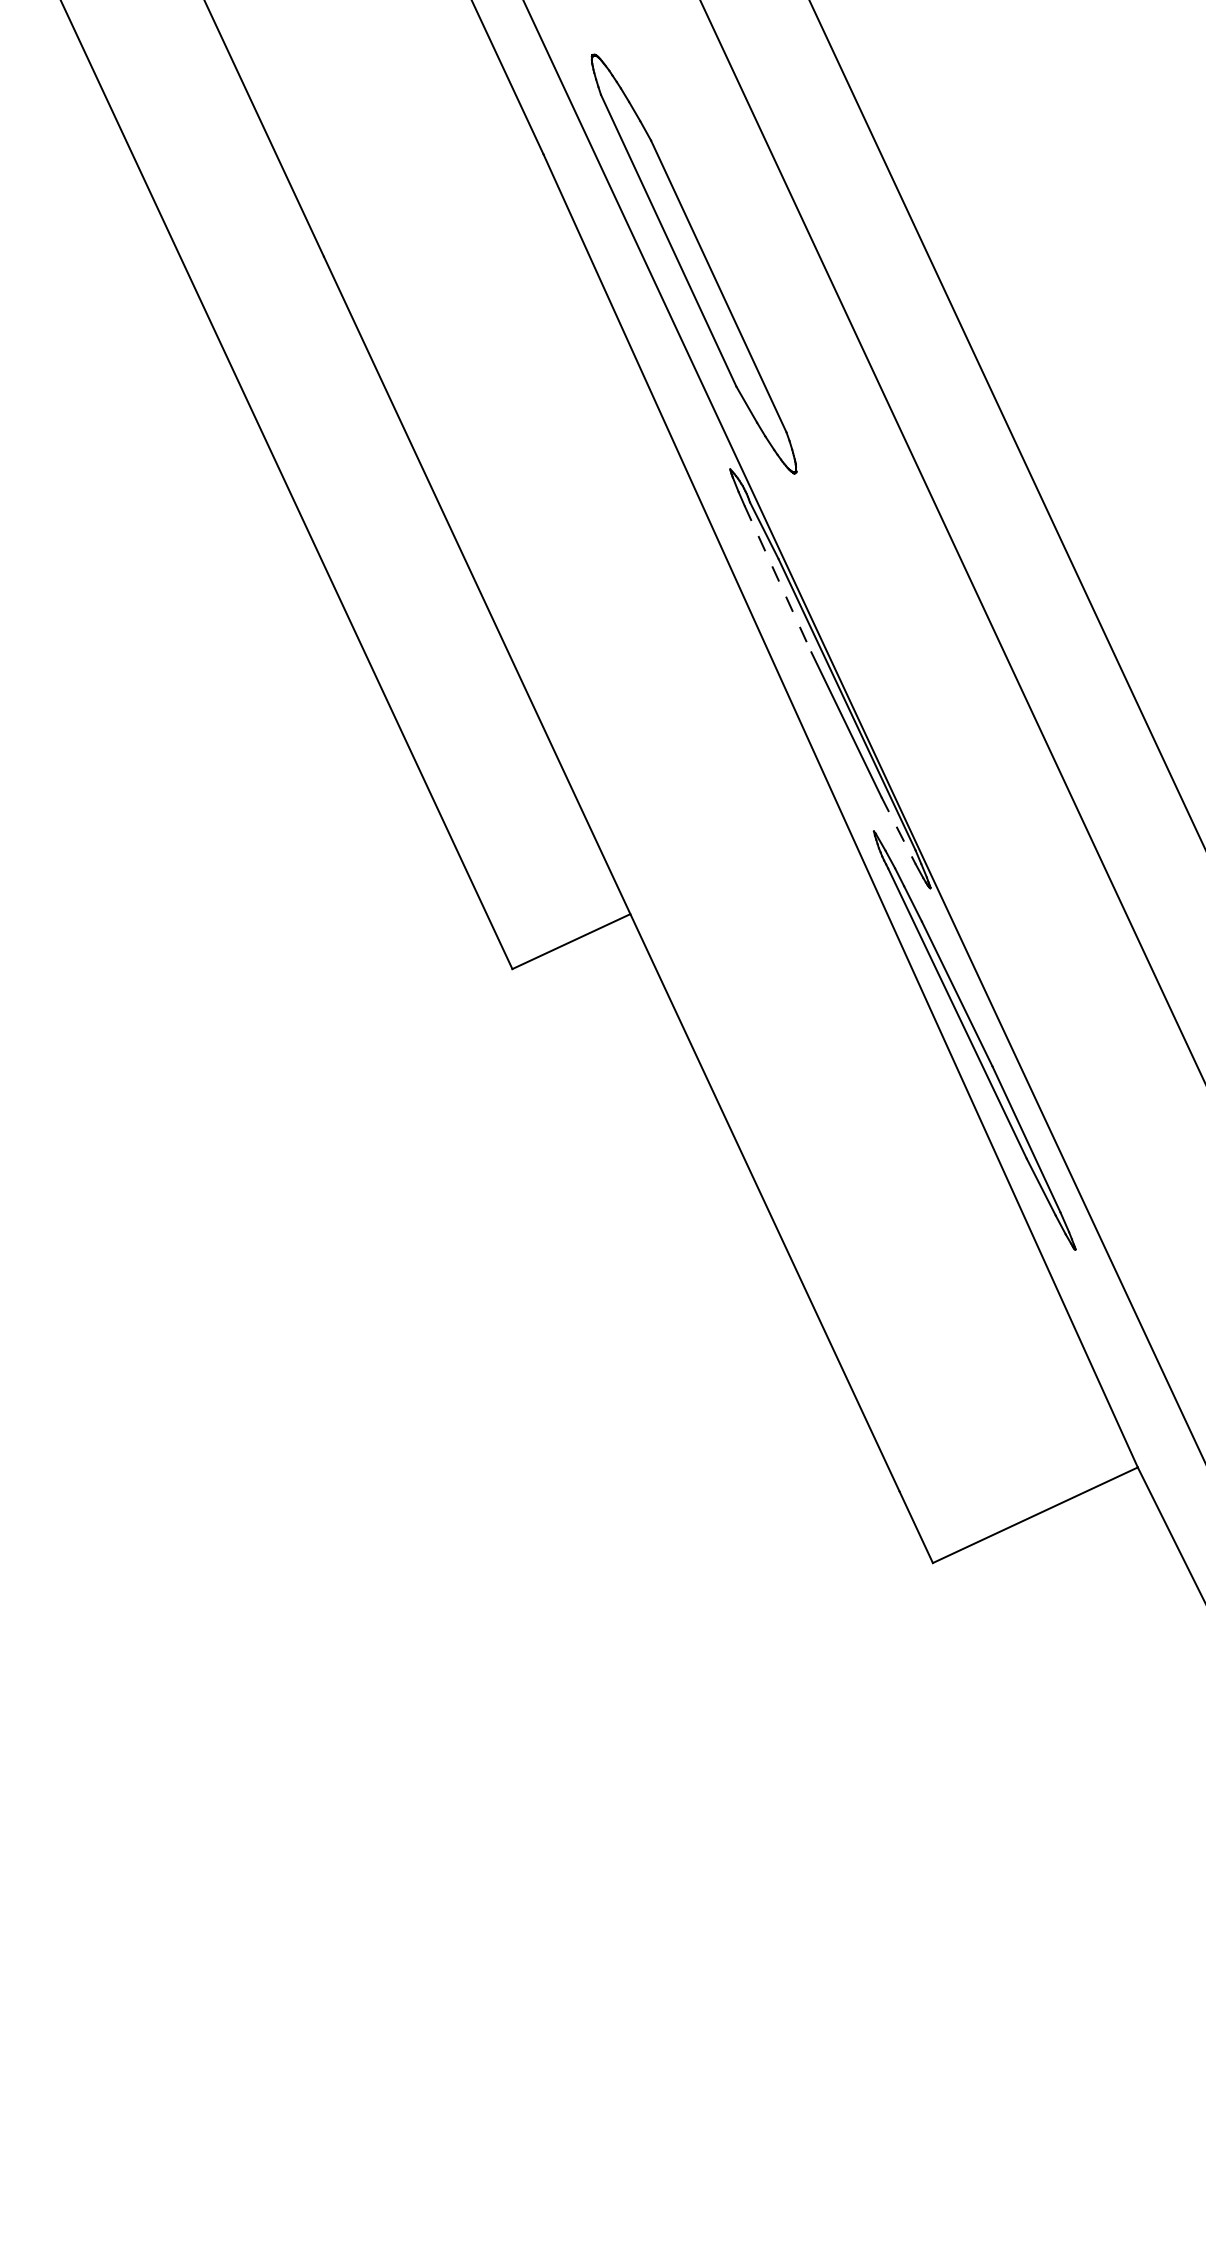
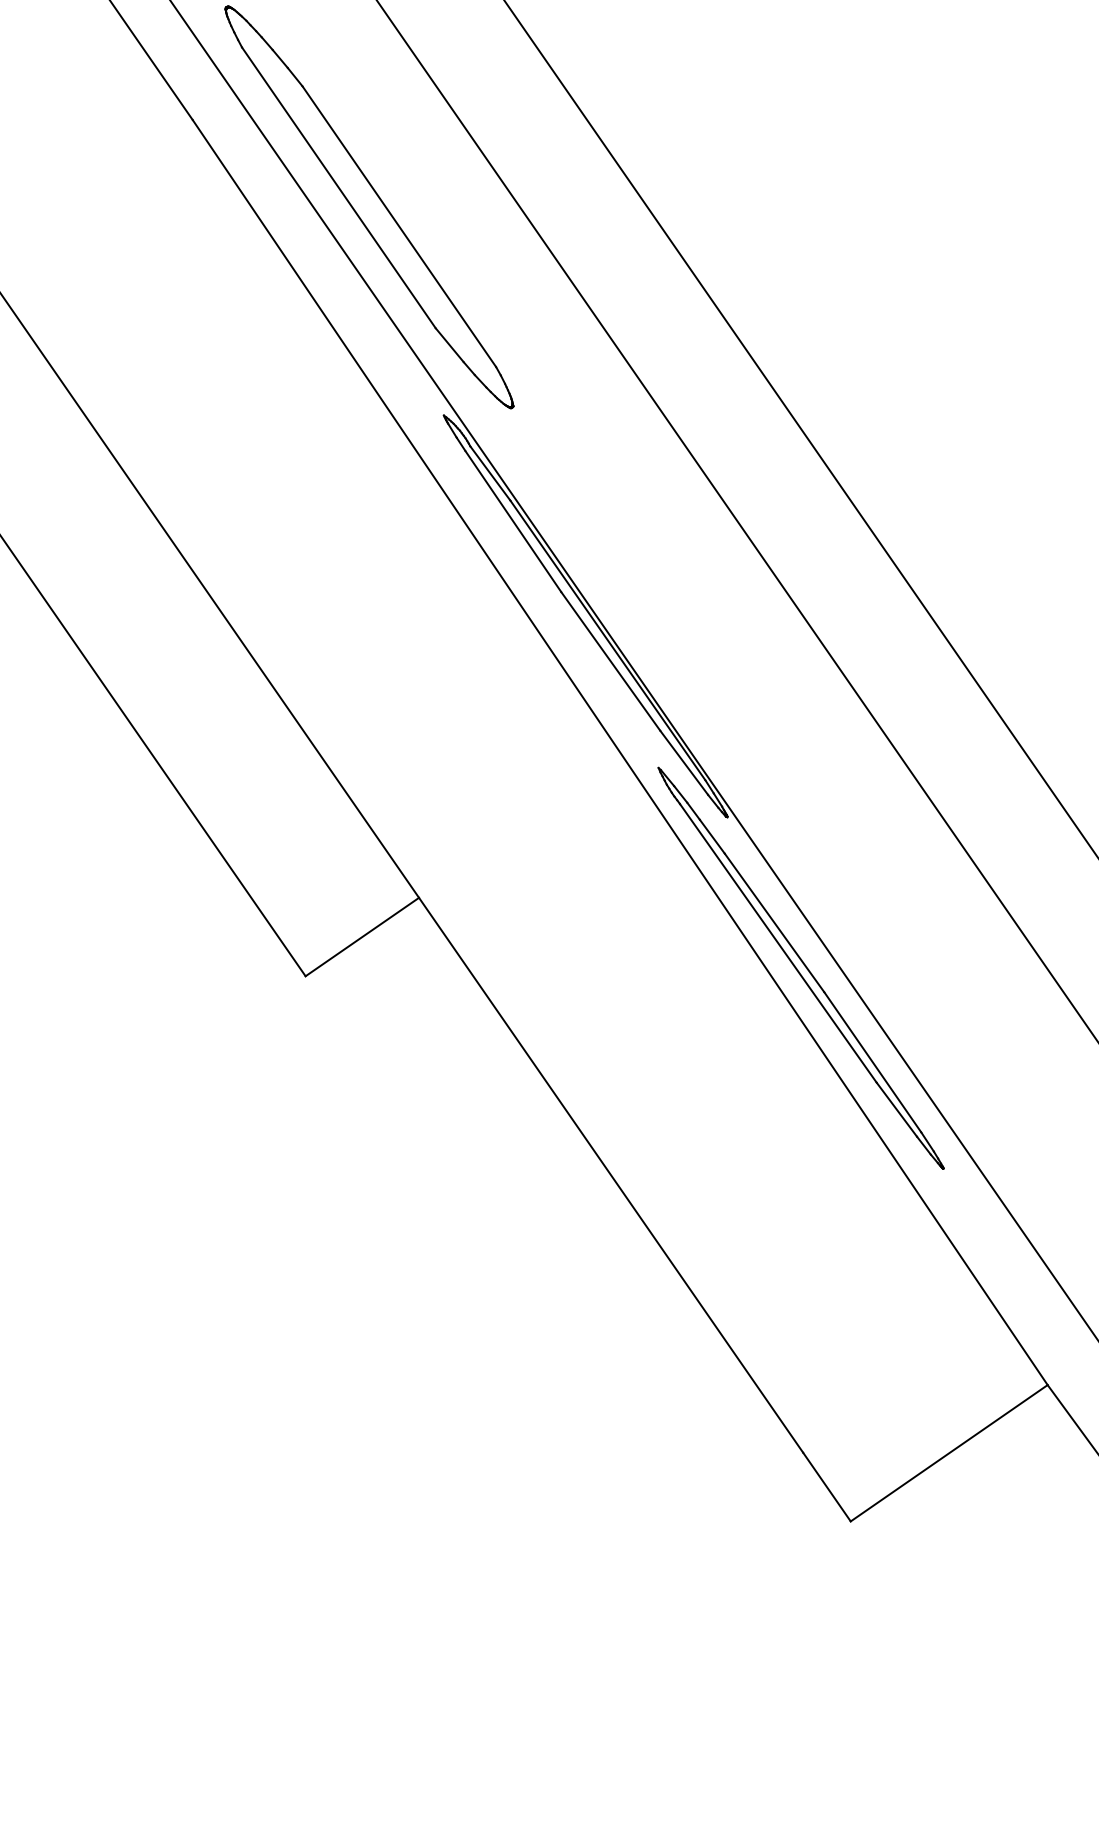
line: (778, 579) -> (513, 521), dashed -> solid
line: (898, 830) -> (684, 762), dashed -> solid

